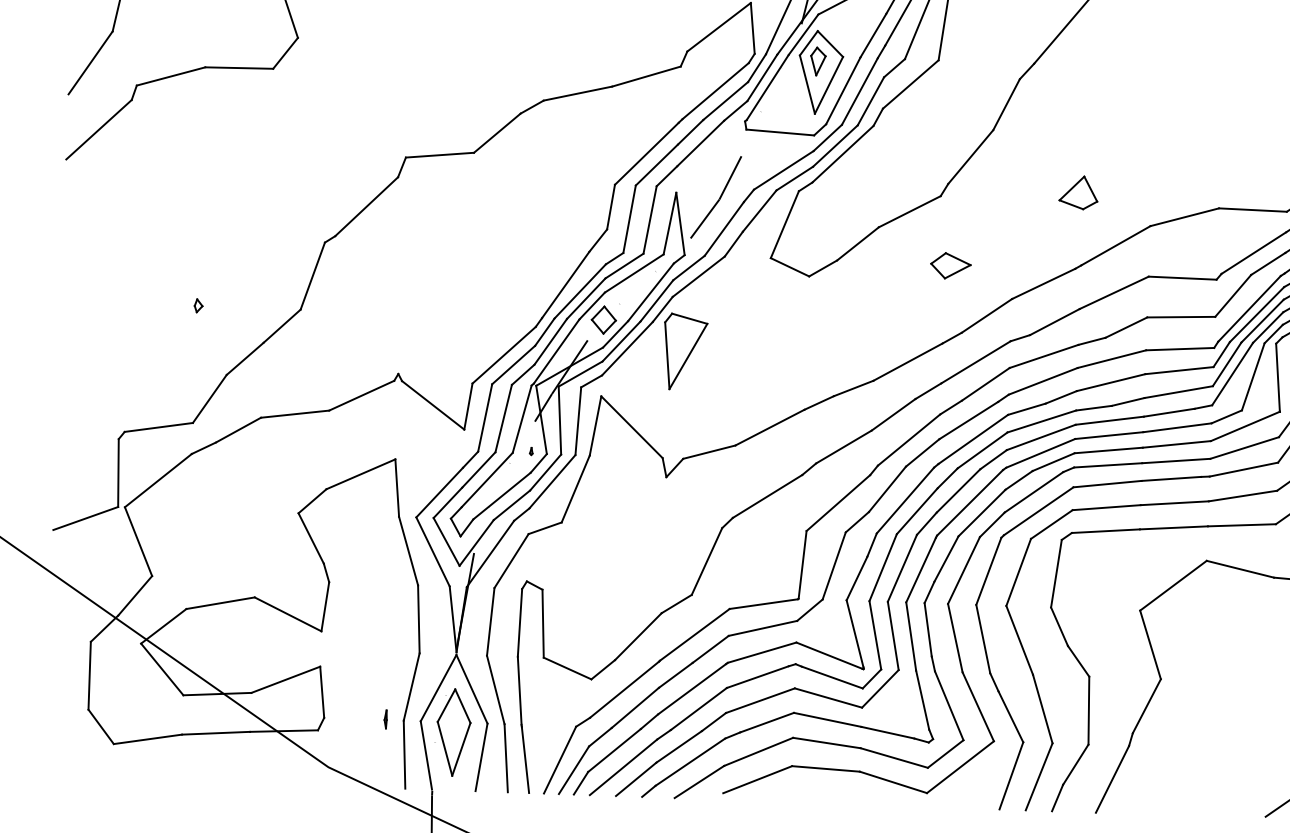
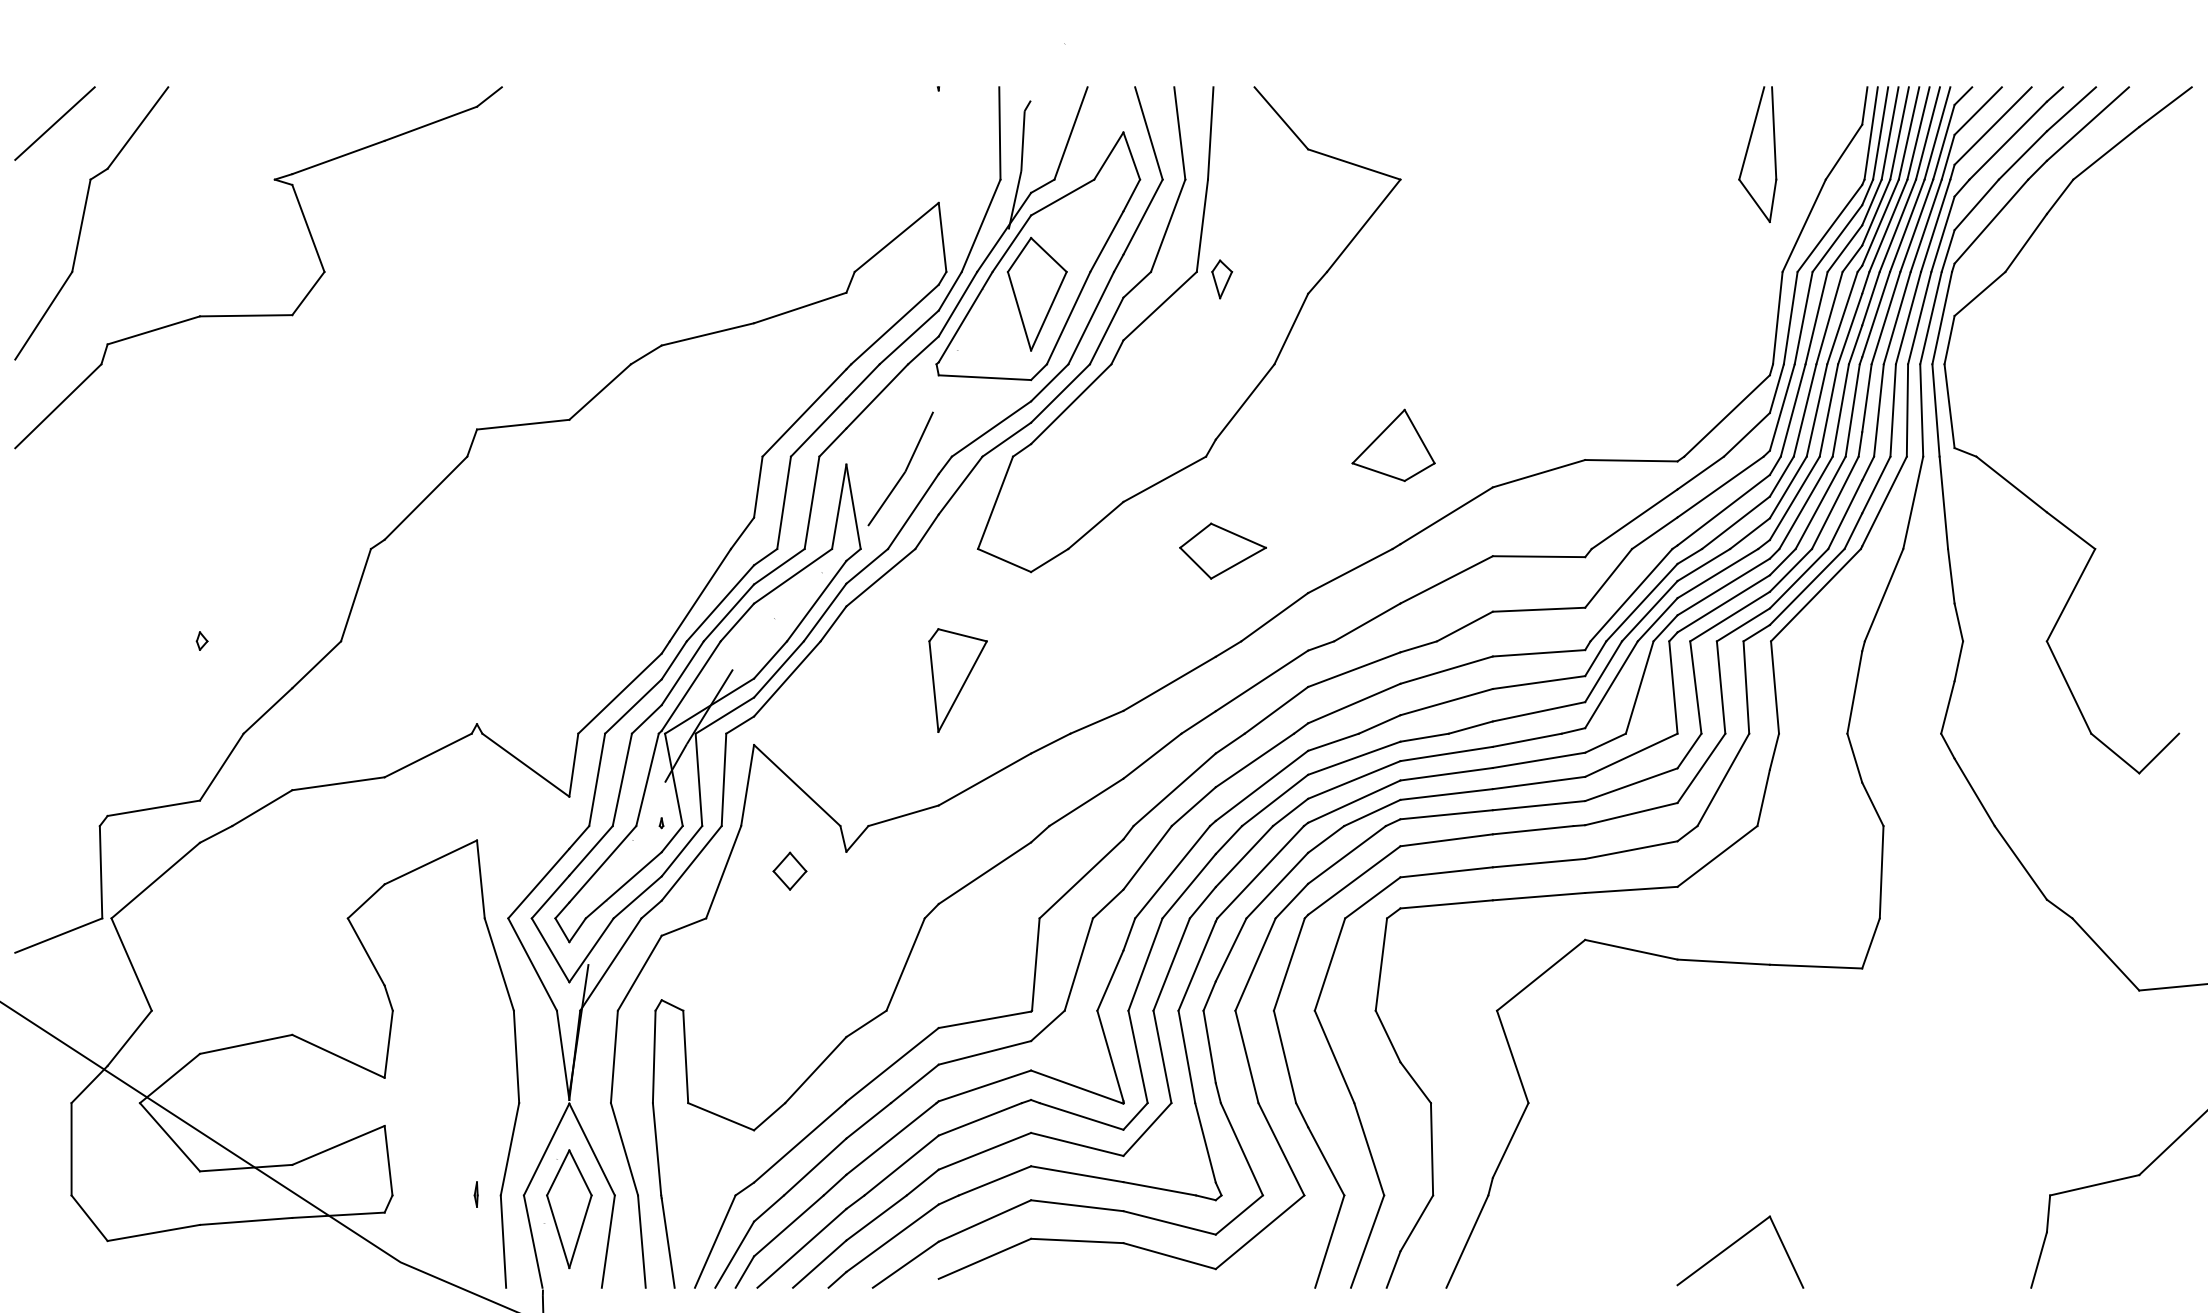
part: (818, 61) -> (1222, 279), moved
part: (1078, 192) -> (1393, 445), size x1.6
part: (951, 265) -> (1223, 550), size x1.6
part: (603, 319) -> (789, 870), moved
part: (684, 351) -> (957, 680), moved

